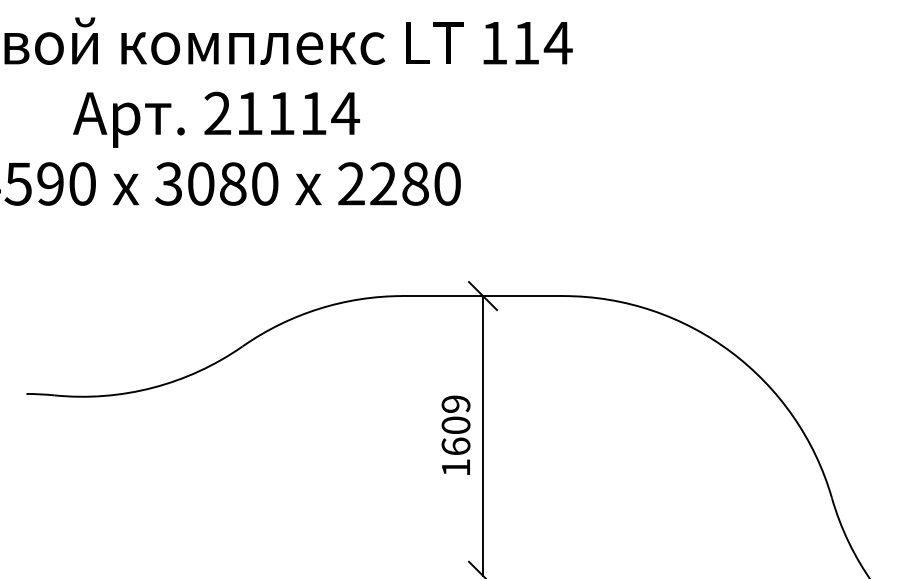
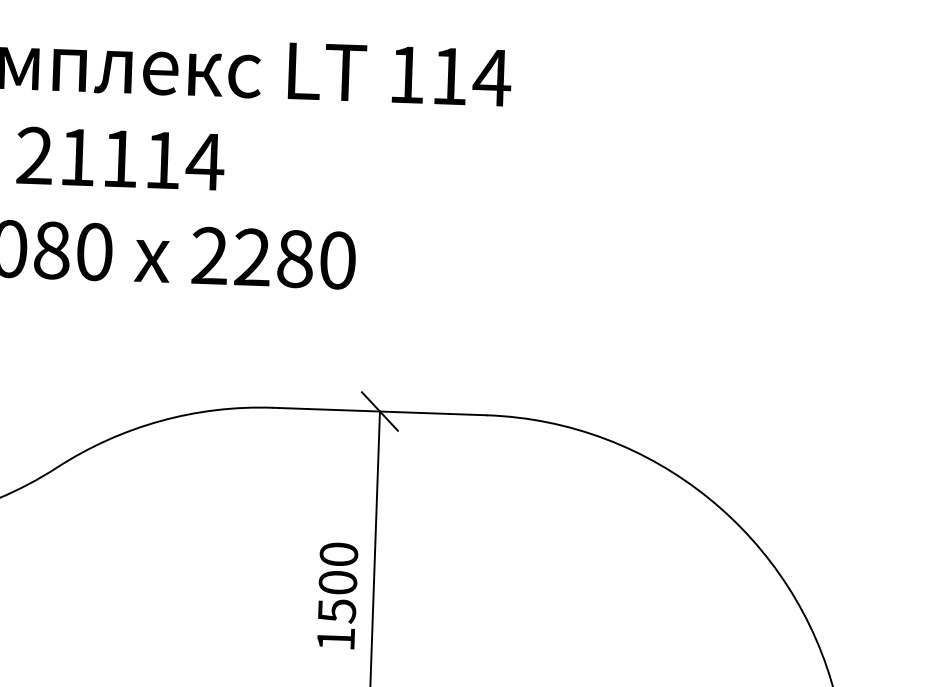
text: (455, 425) -> (337, 582), 1609 -> 1500

